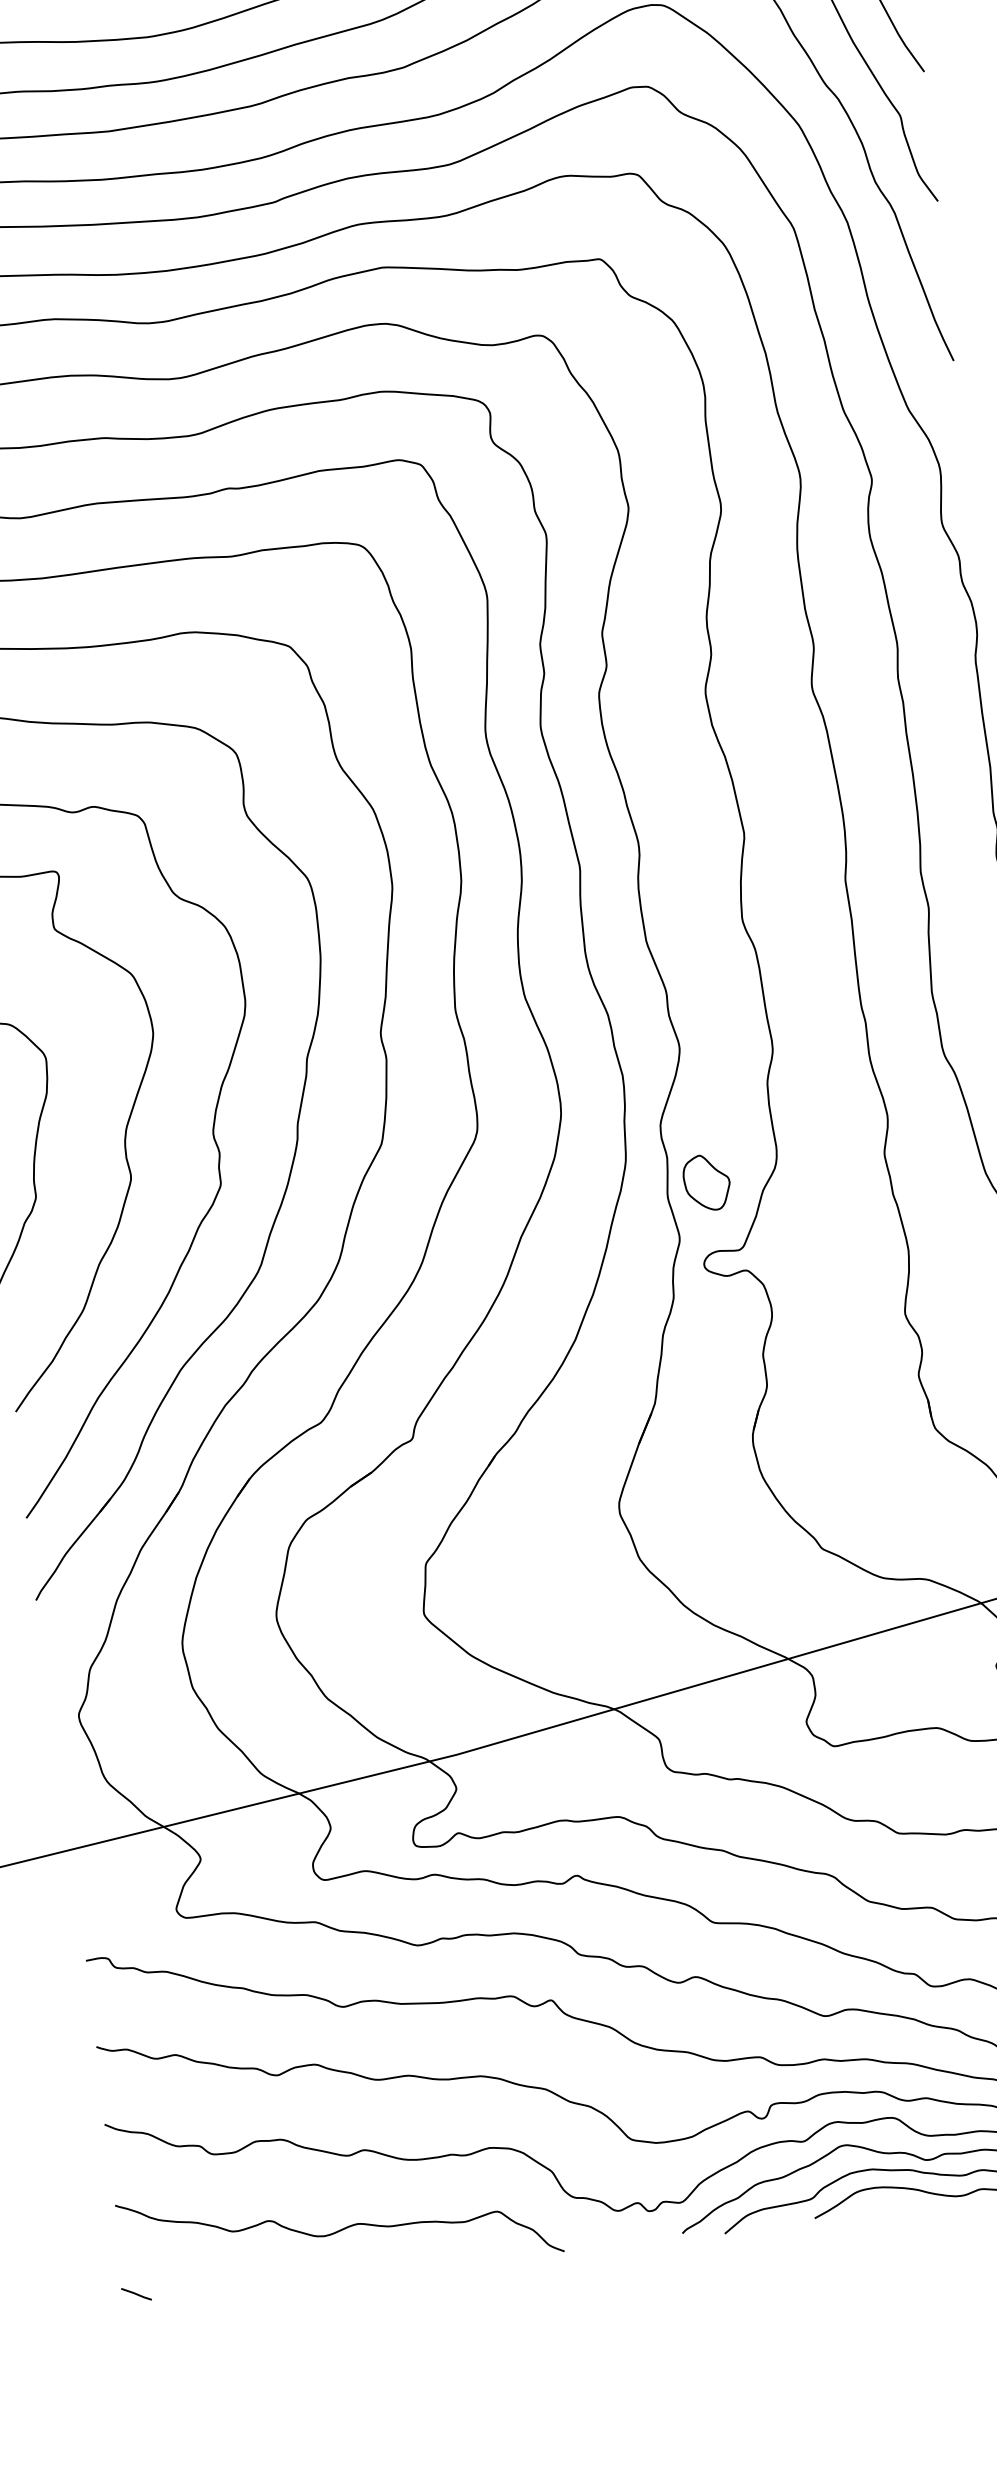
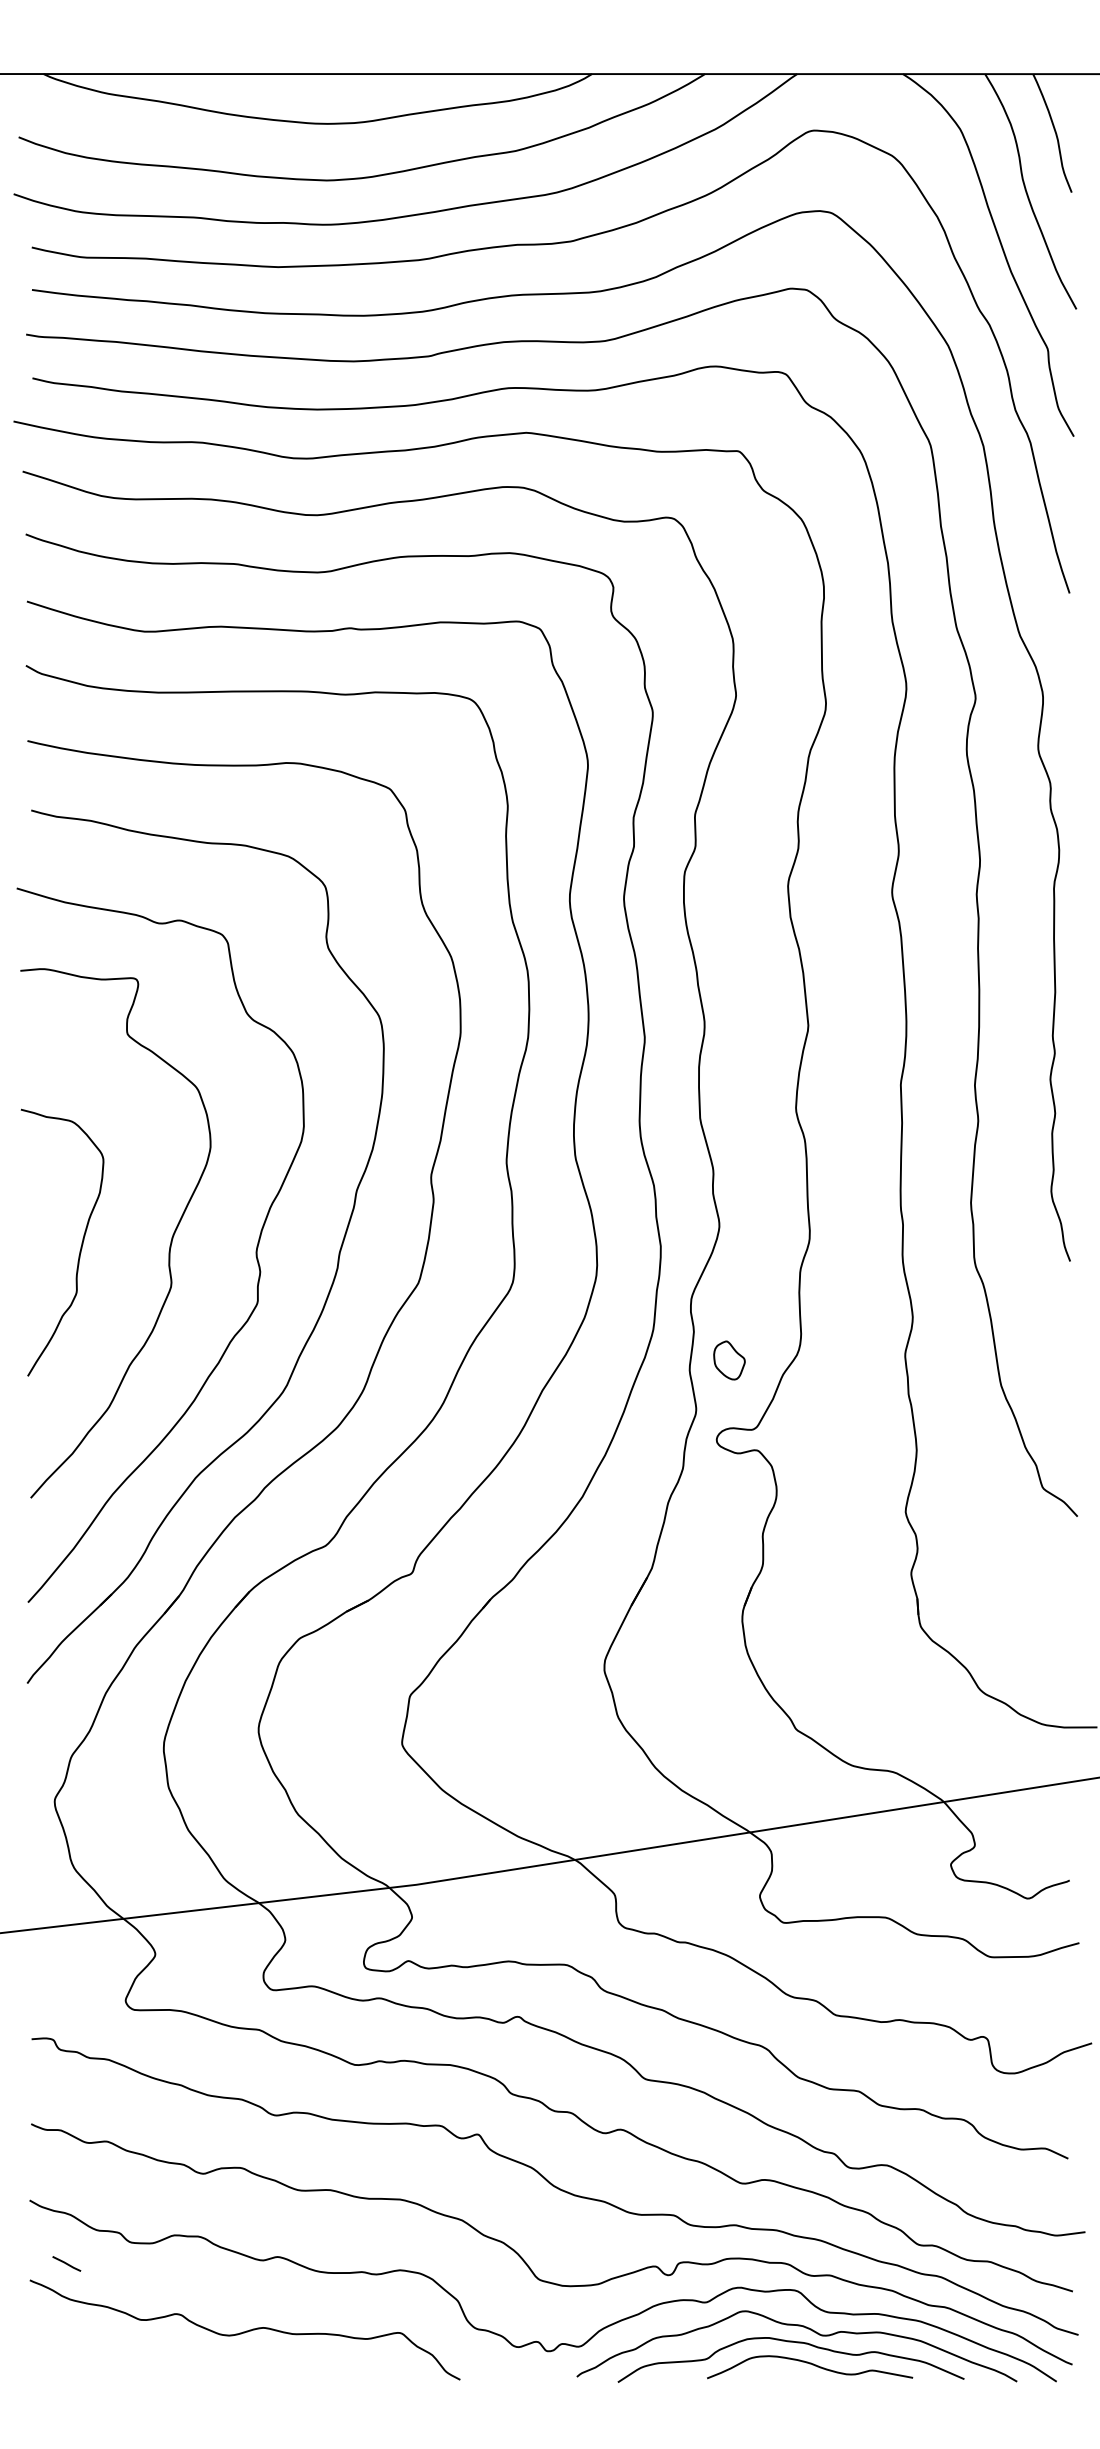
part: (707, 1182) -> (729, 1360), size x0.7
line: (136, 2293) -> (66, 2263), moved

